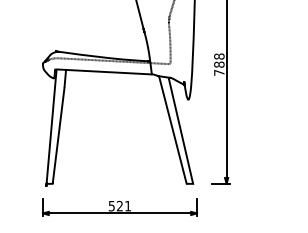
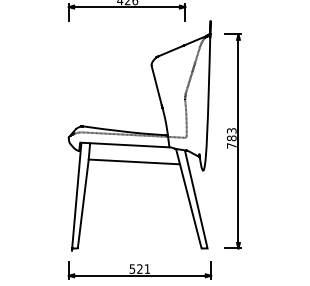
text: (219, 56) -> (231, 130), 788 -> 783
line: (114, 89) -> (134, 161), added

